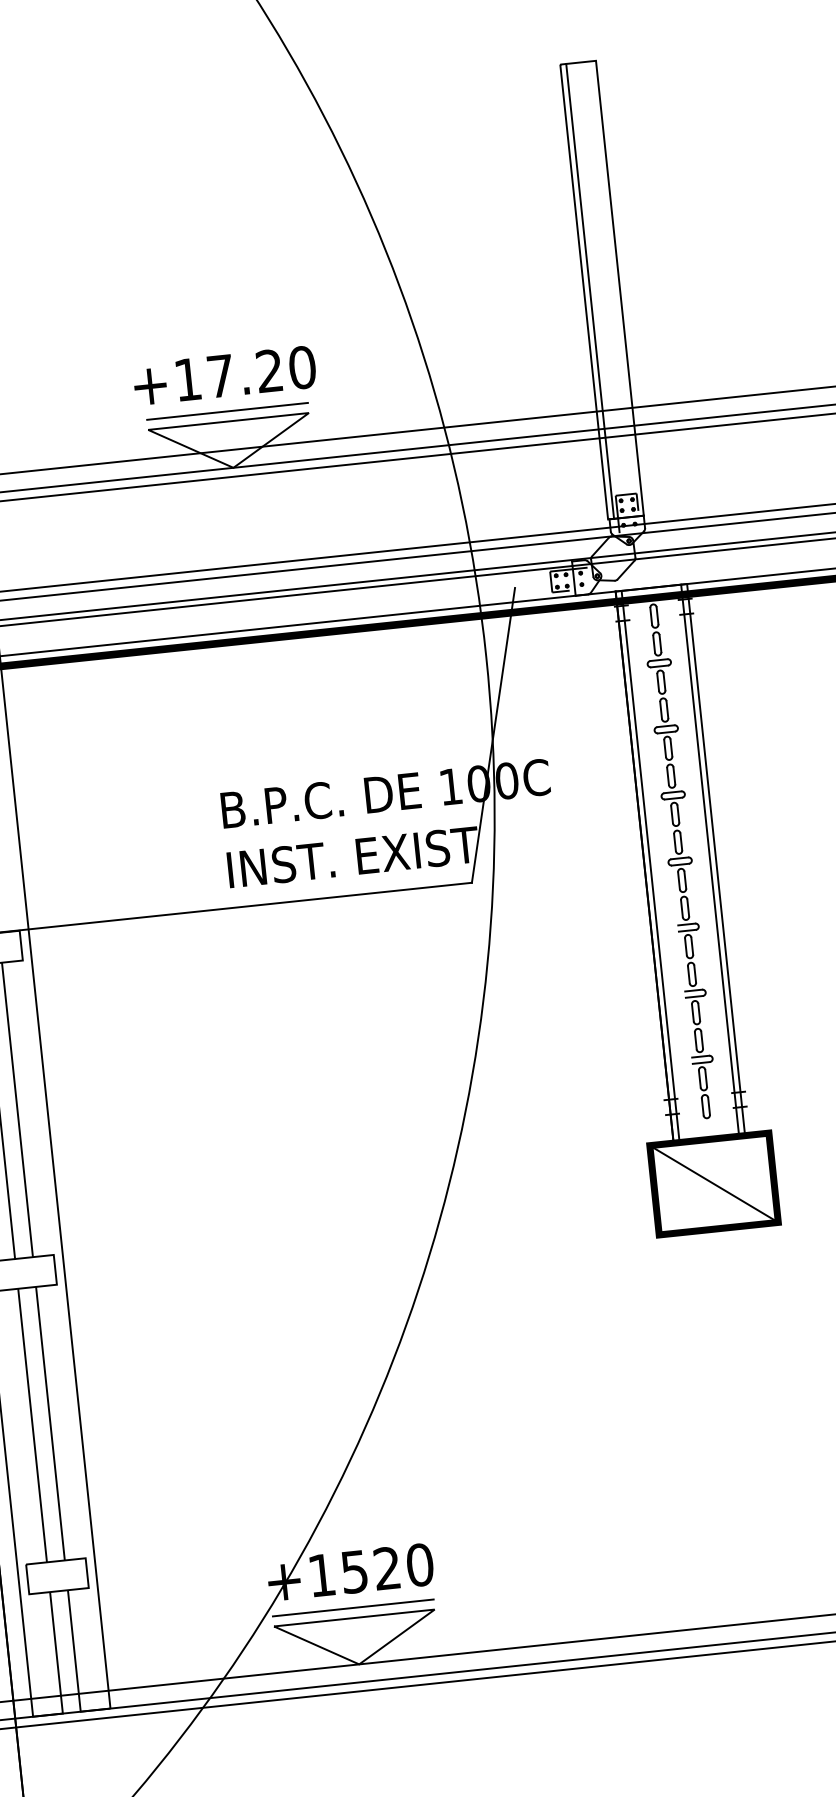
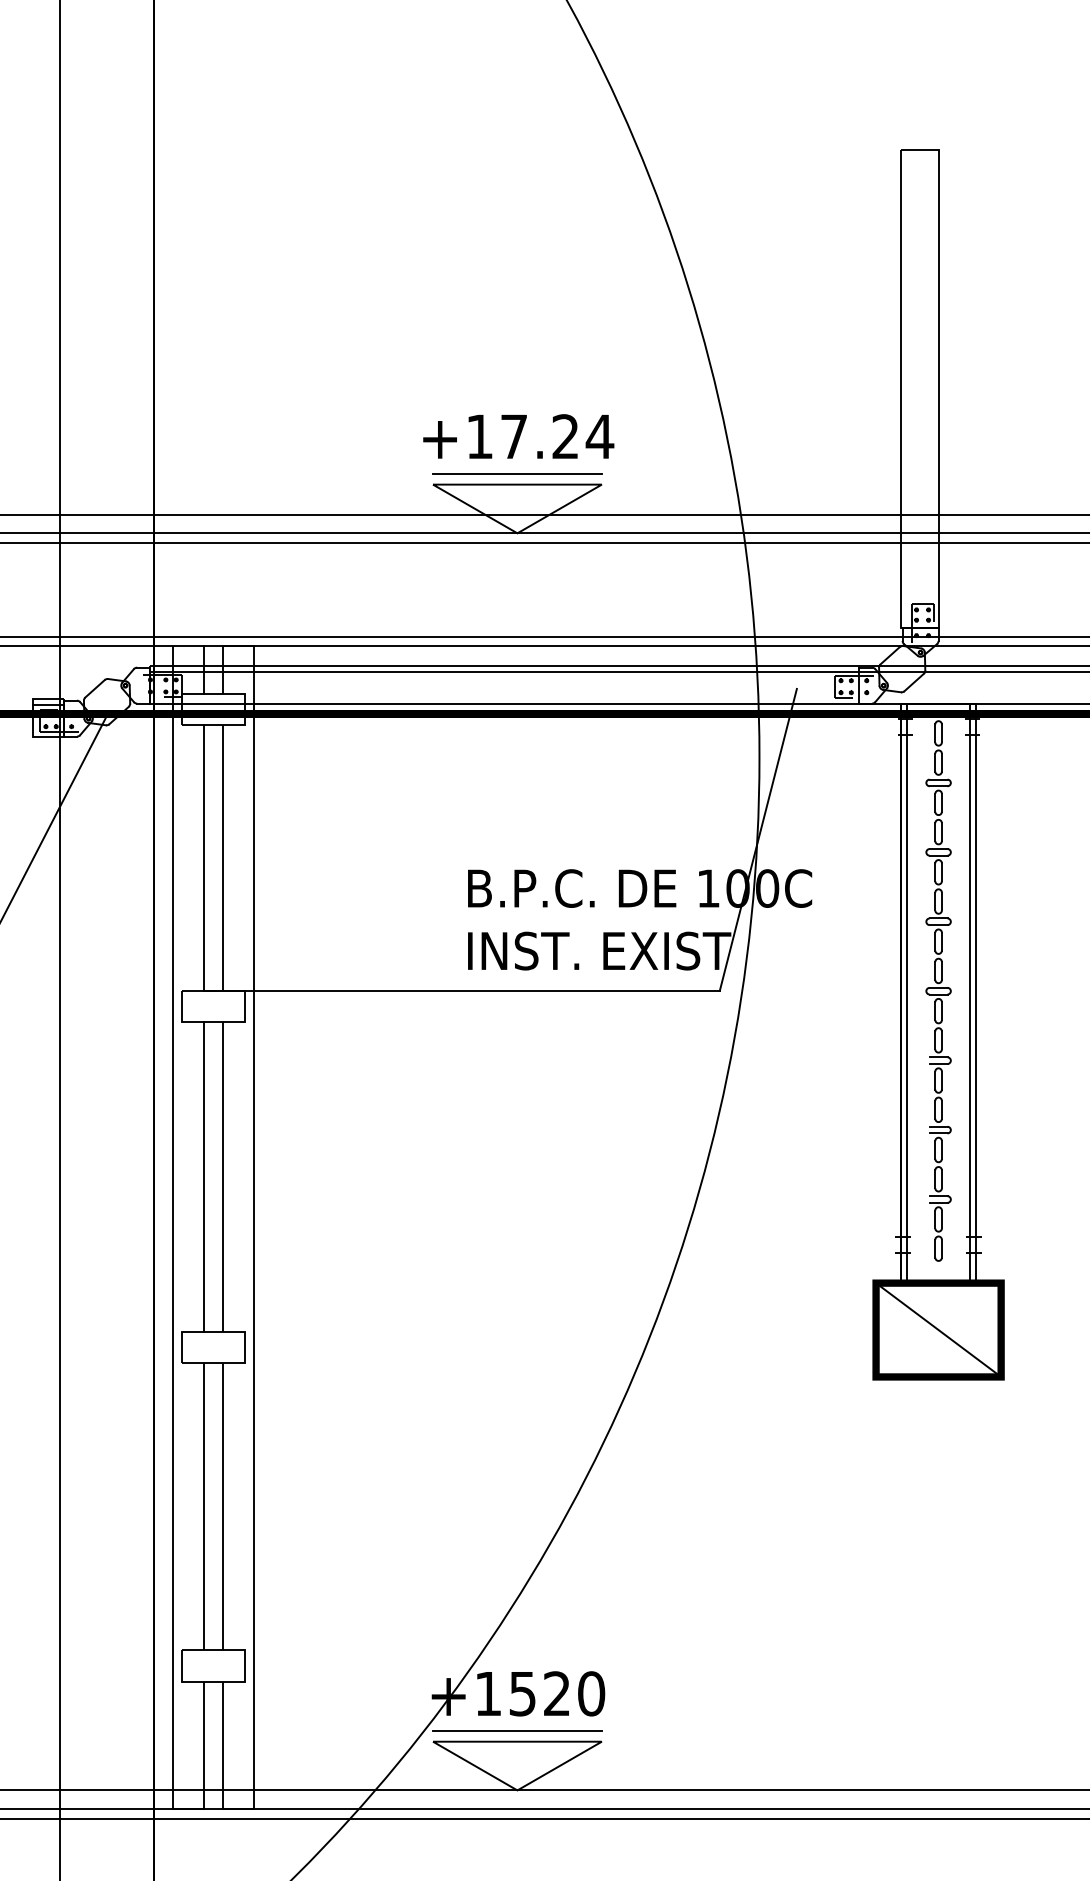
line: (590, 290) -> (907, 388), removed
text: (301, 367) -> (599, 436), +17.20 -> +17.24

